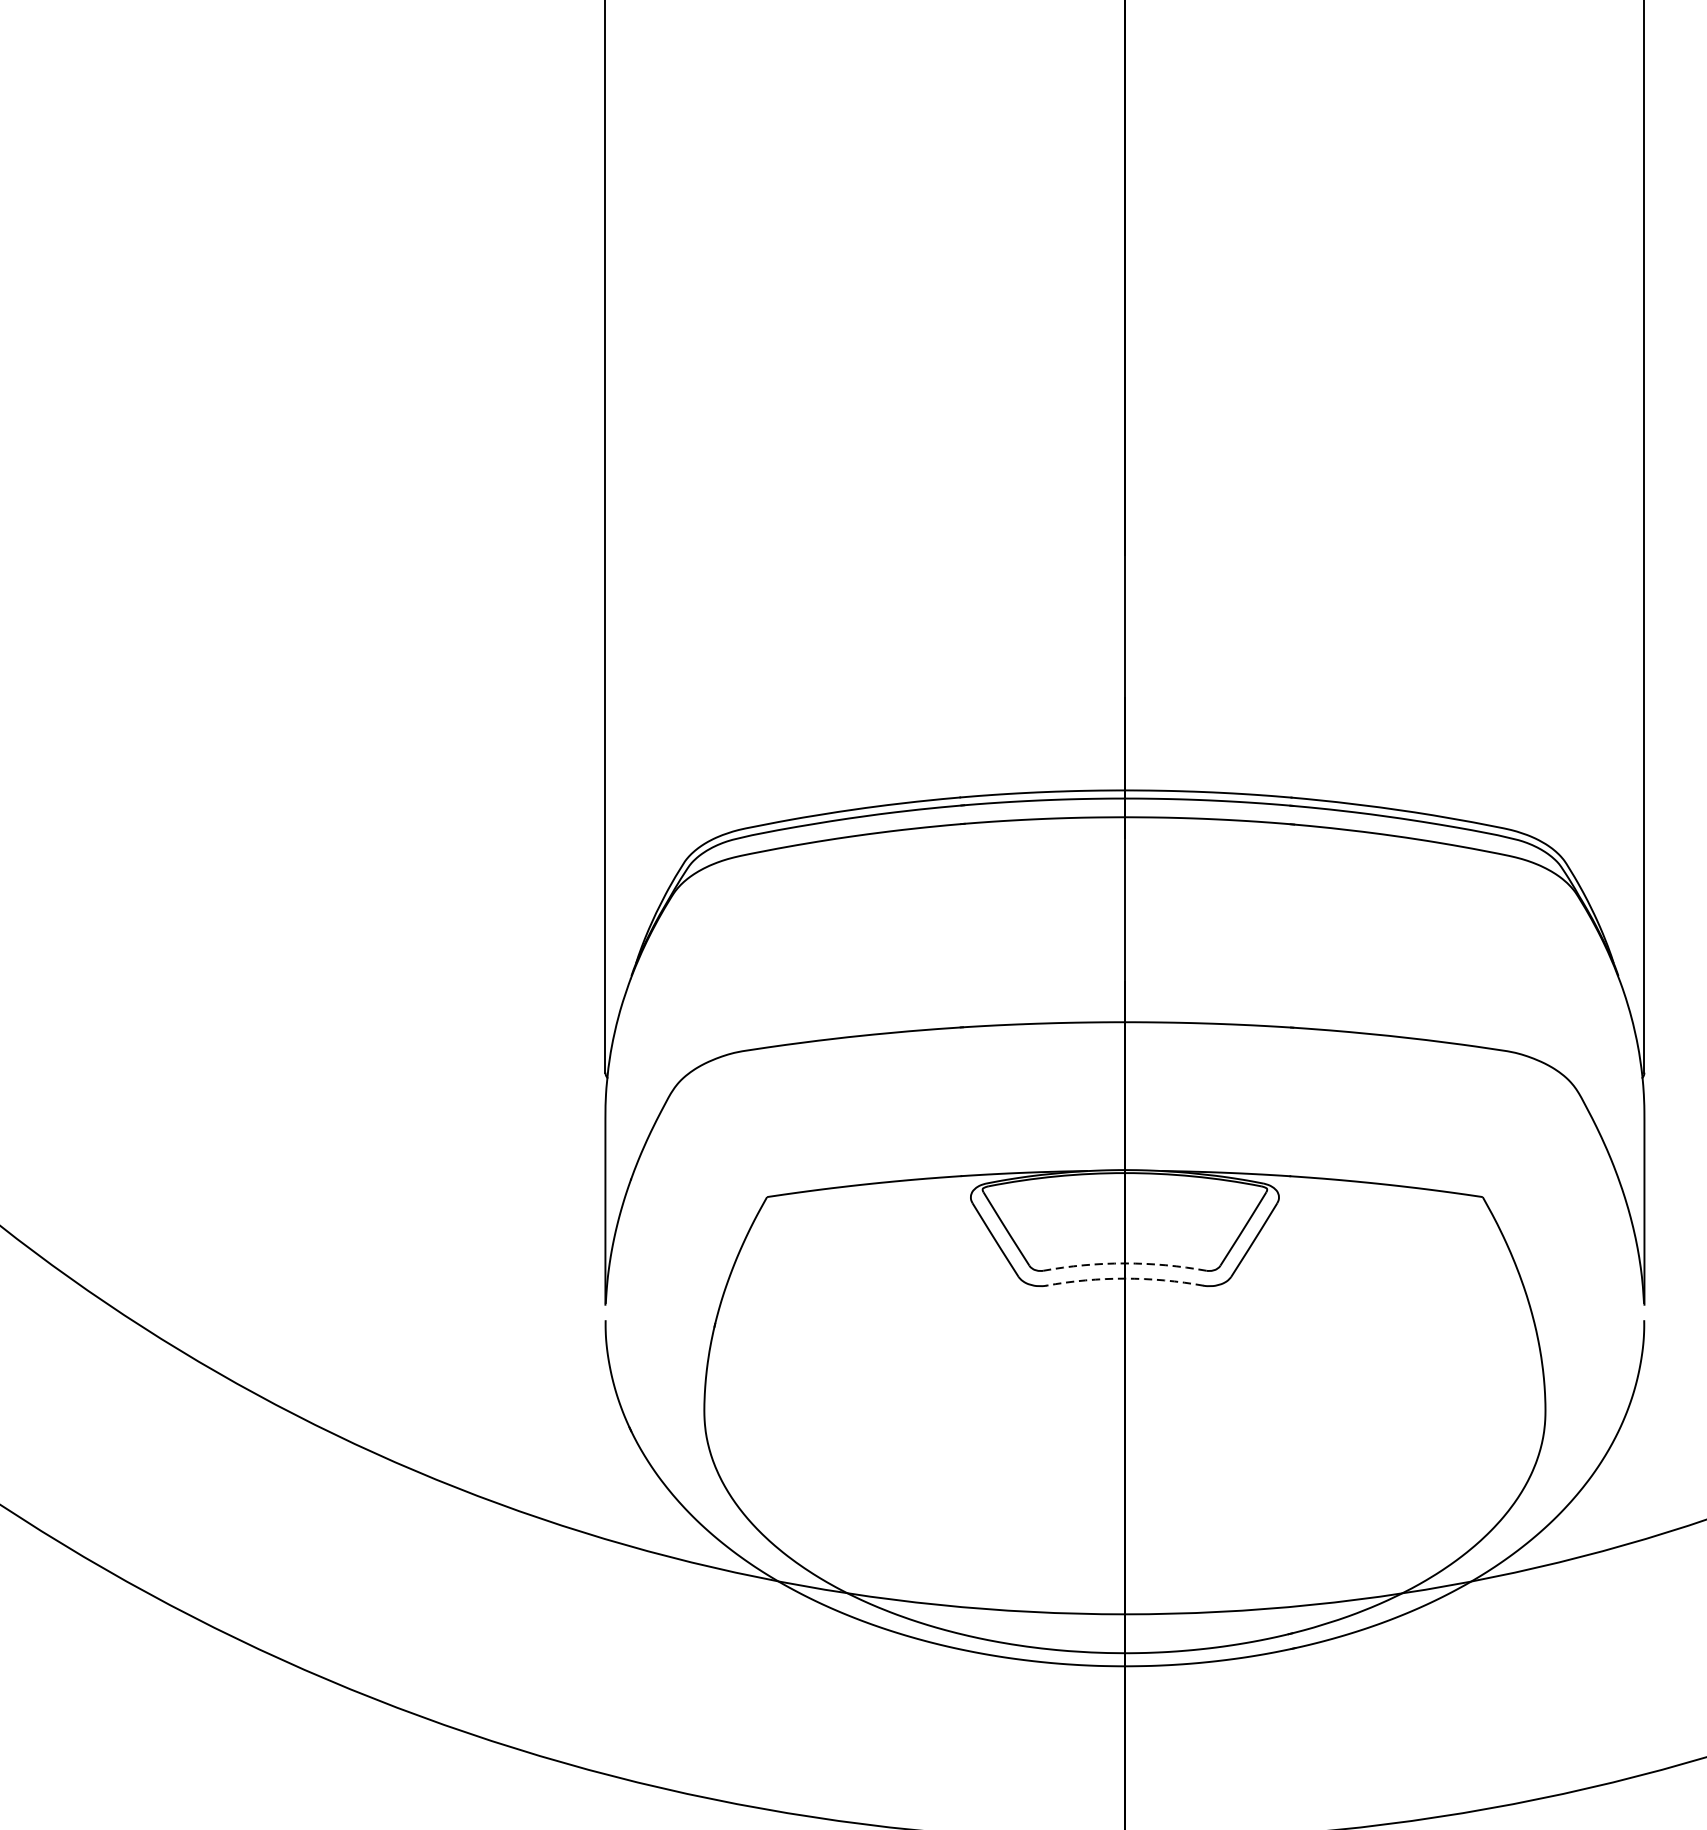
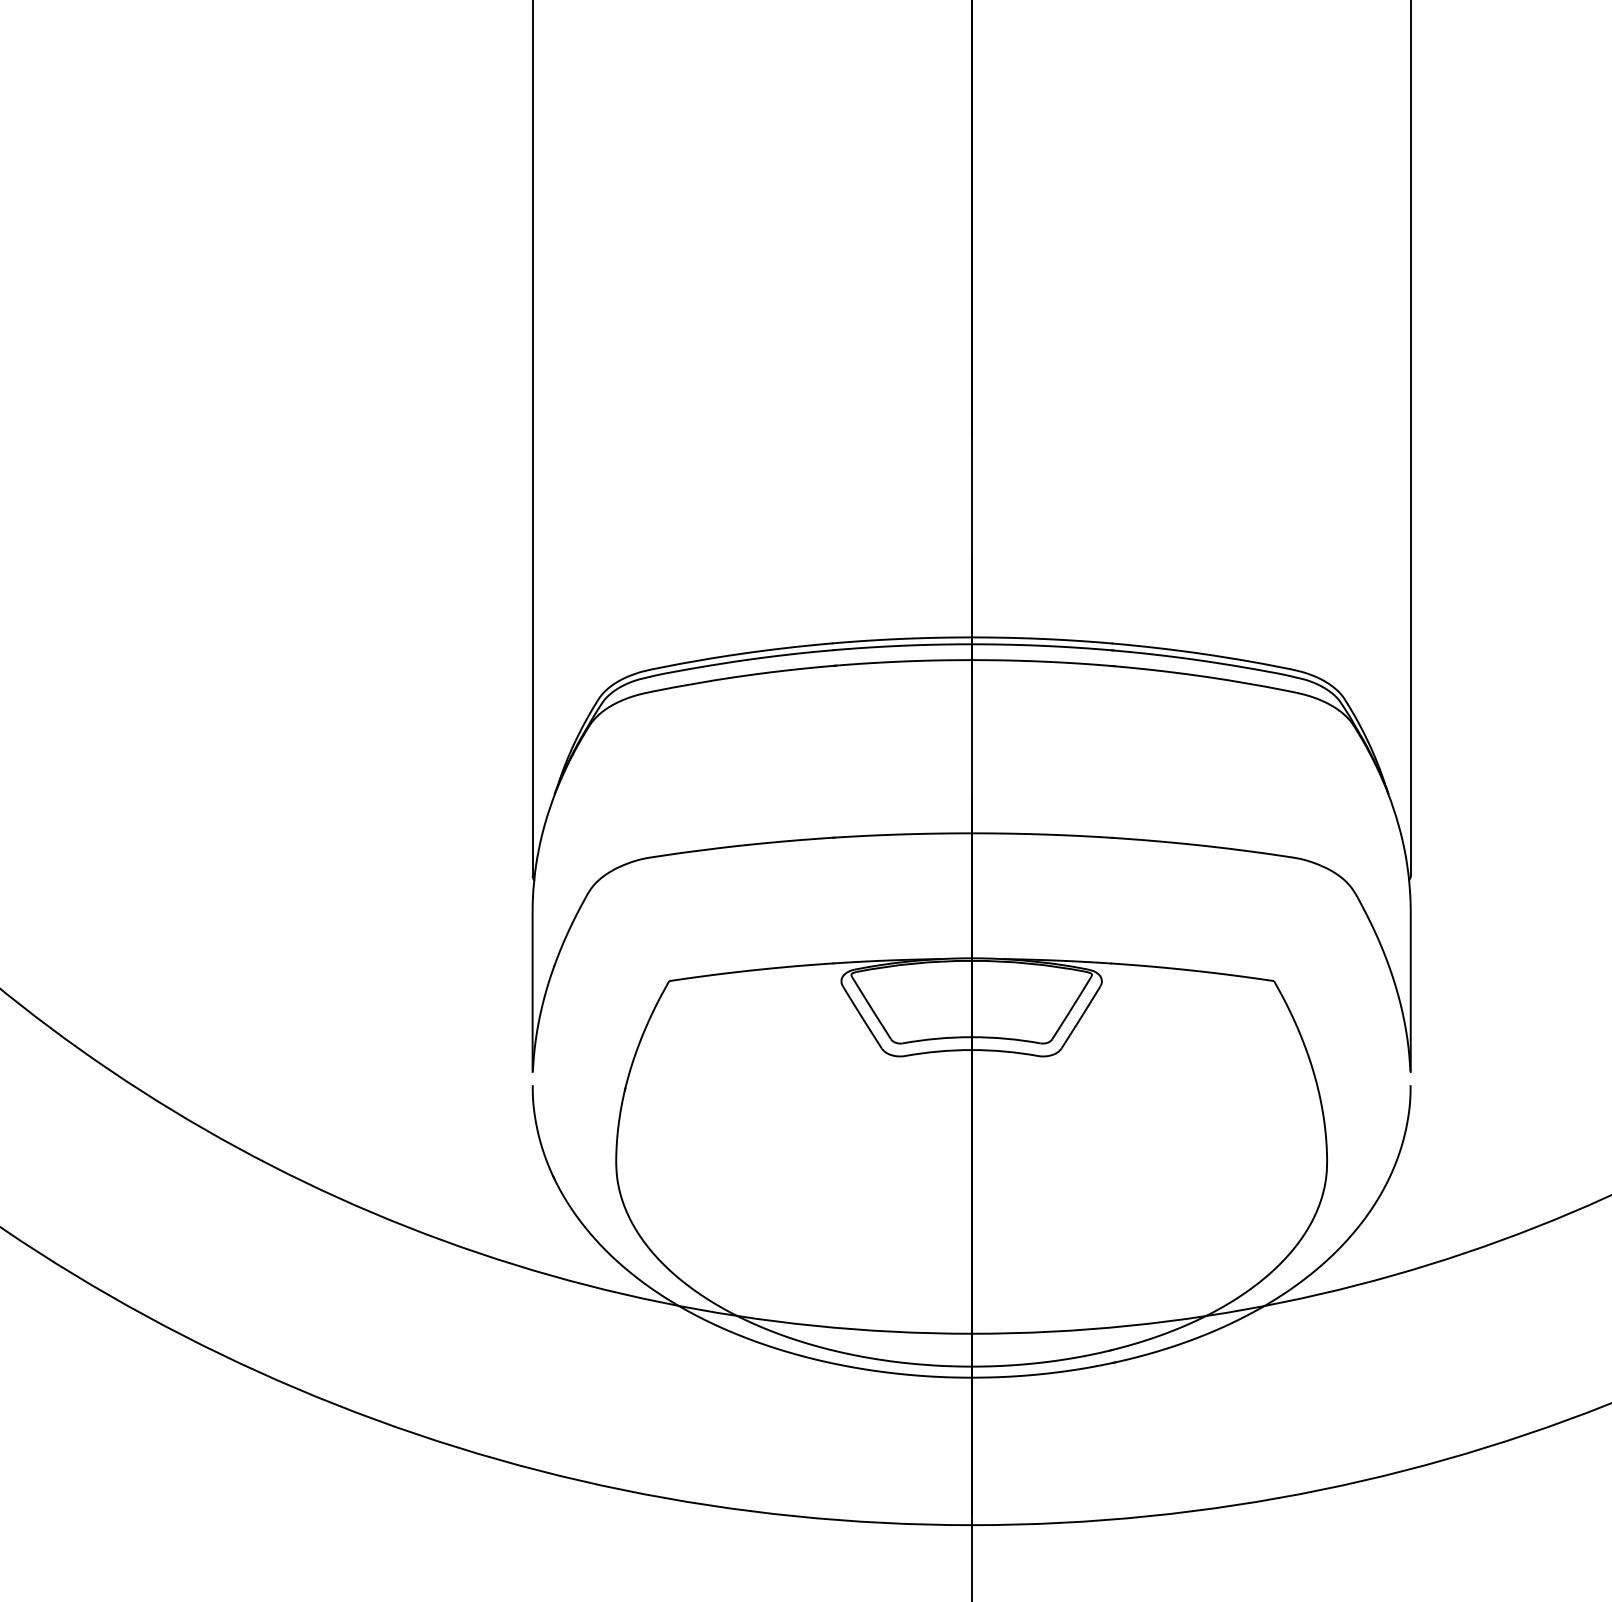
arc: (1124, 1263) -> (971, 1037), dashed -> solid
arc: (1124, 1279) -> (971, 1050), dashed -> solid

